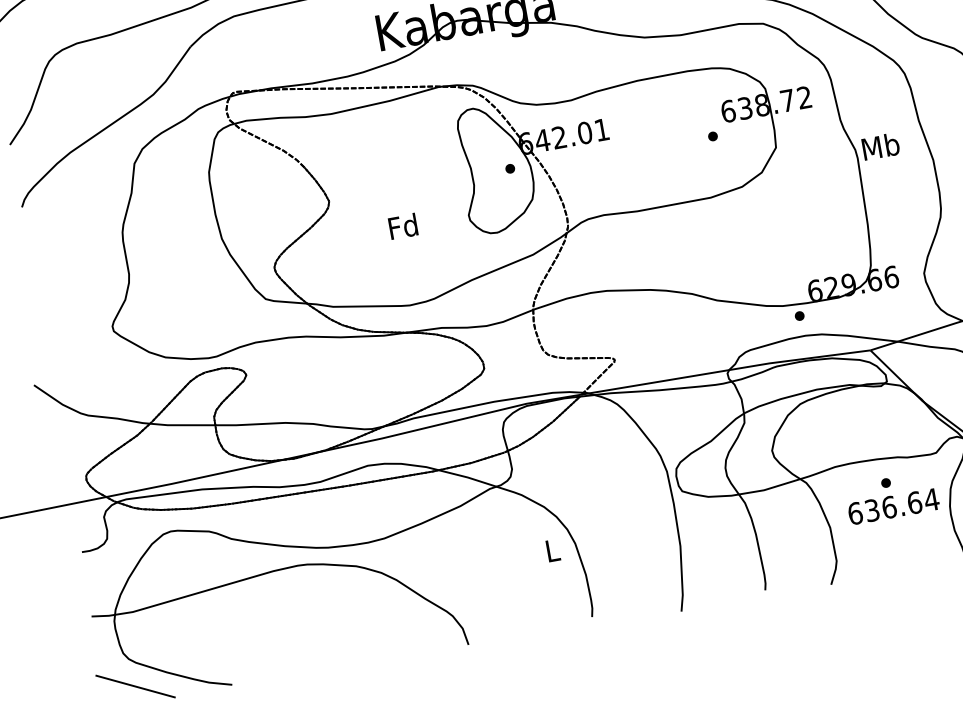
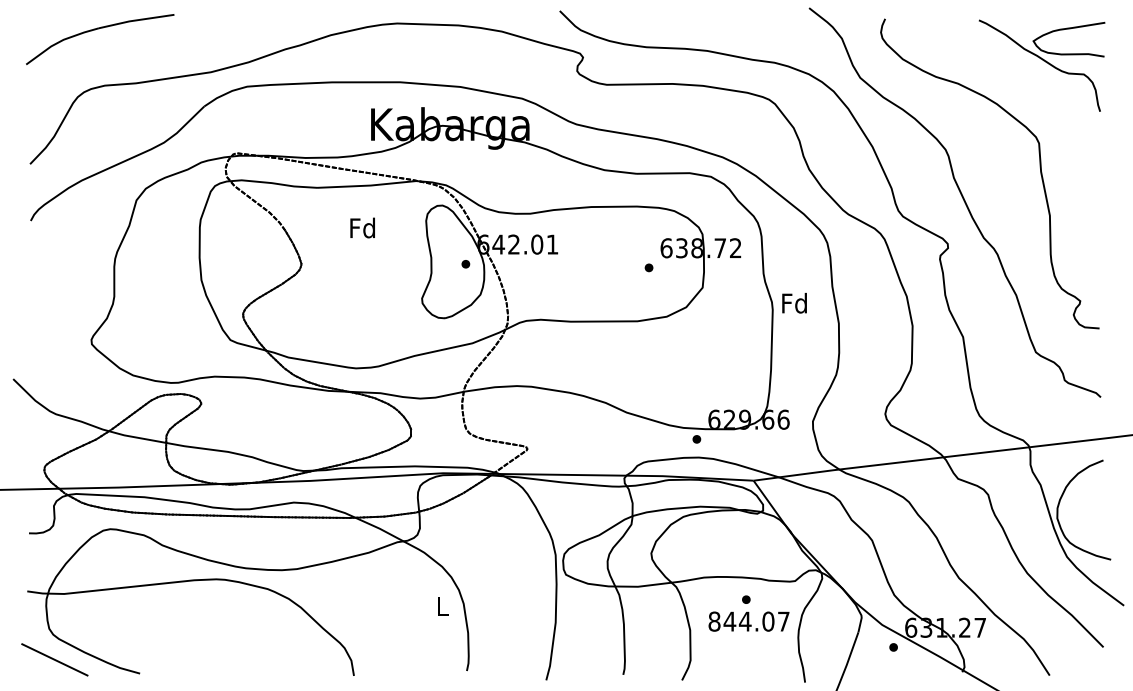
text: (880, 145) -> (794, 302), Mb -> Fd
text: (402, 225) -> (362, 227), moved
text: (893, 506) -> (749, 621), 636.64 -> 844.07

